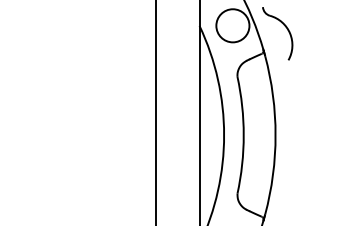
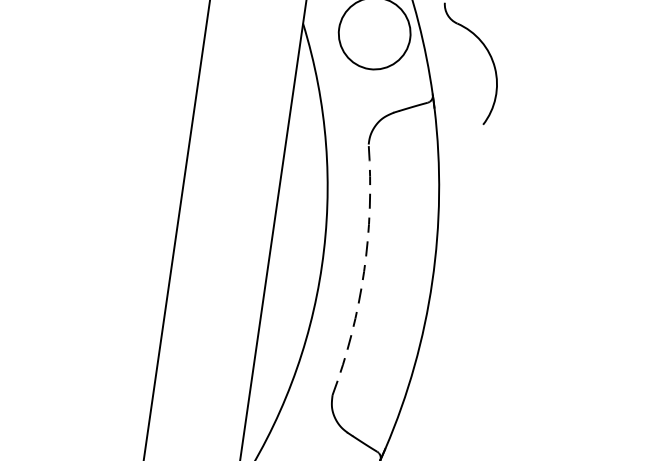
arc: (243, 135) -> (363, 272), solid -> dashed

